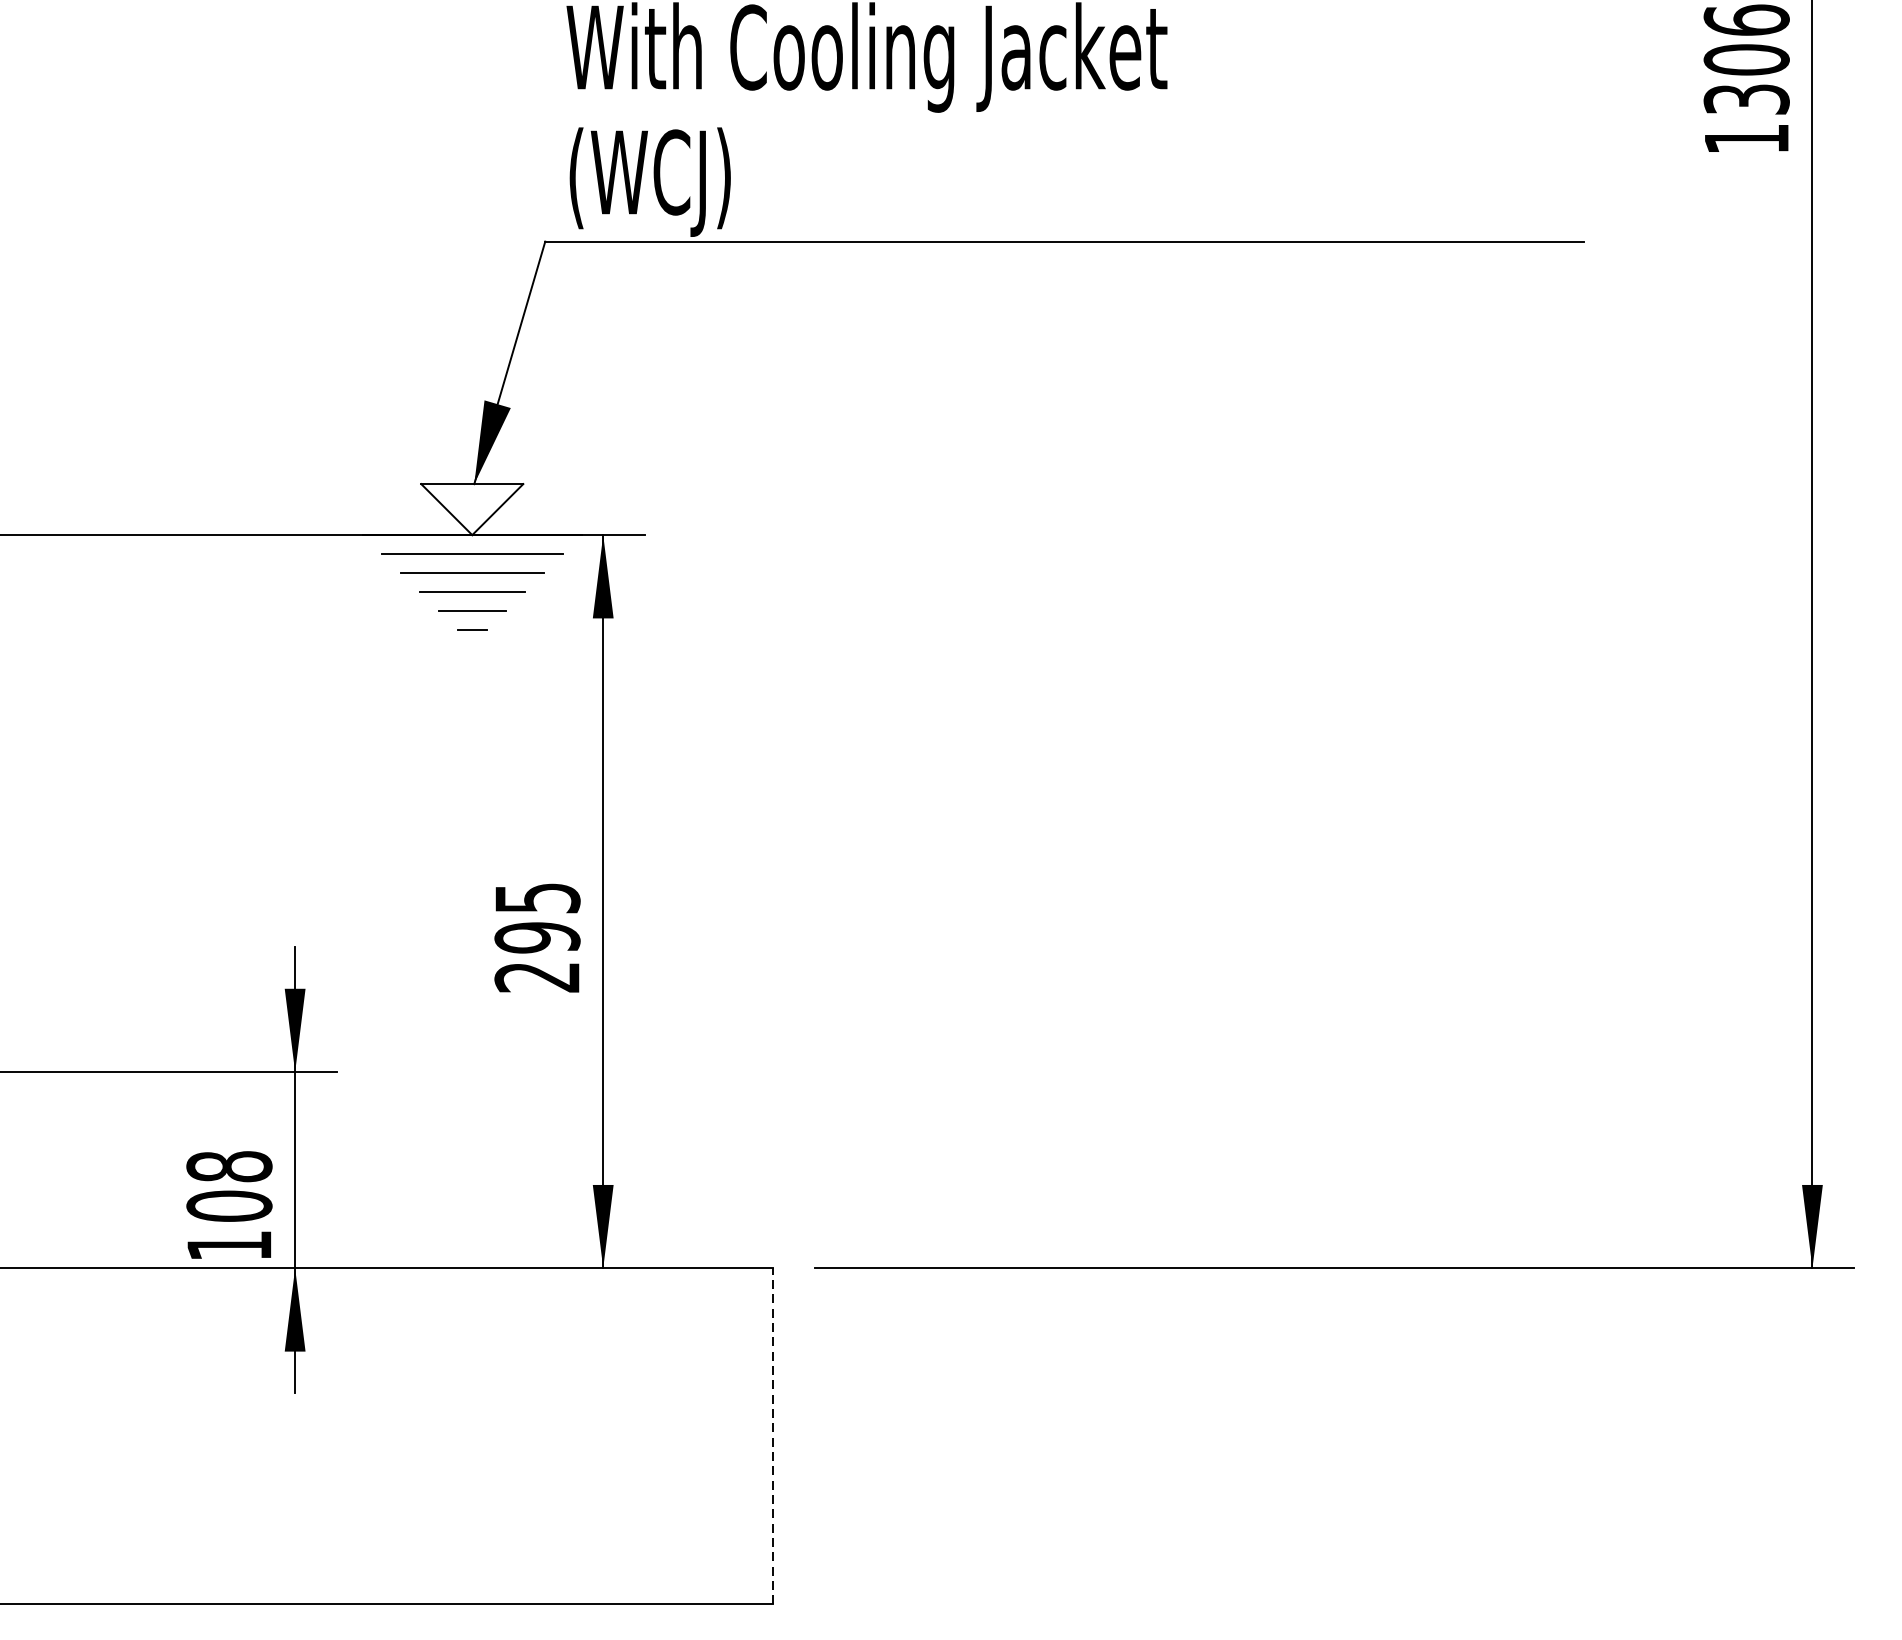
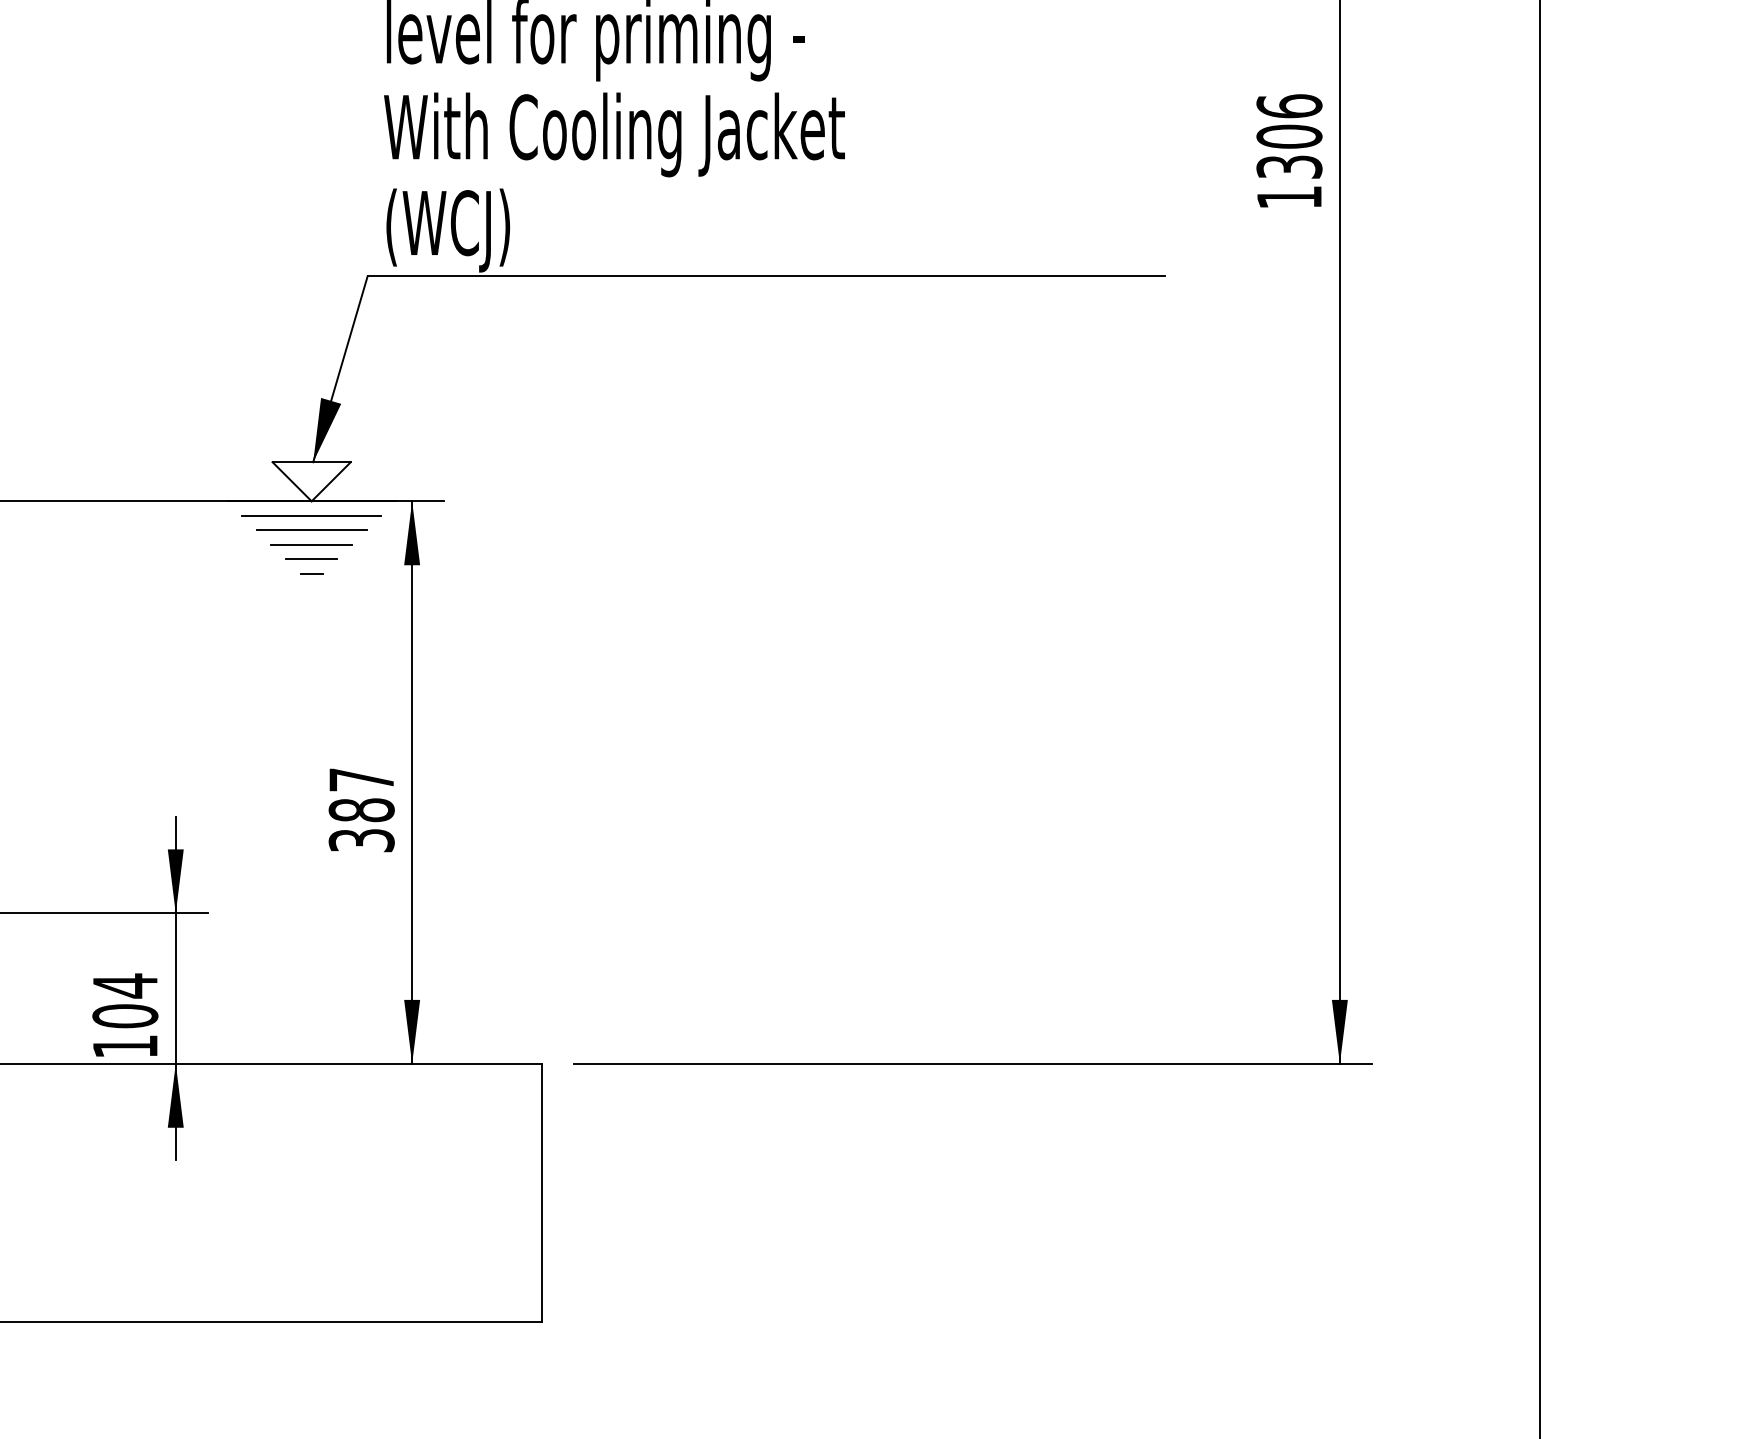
text: (537, 938) -> (361, 810), 295 -> 387
text: (229, 1166) -> (125, 985), 108 -> 104
line: (773, 1435) -> (542, 1192), dashed -> solid

